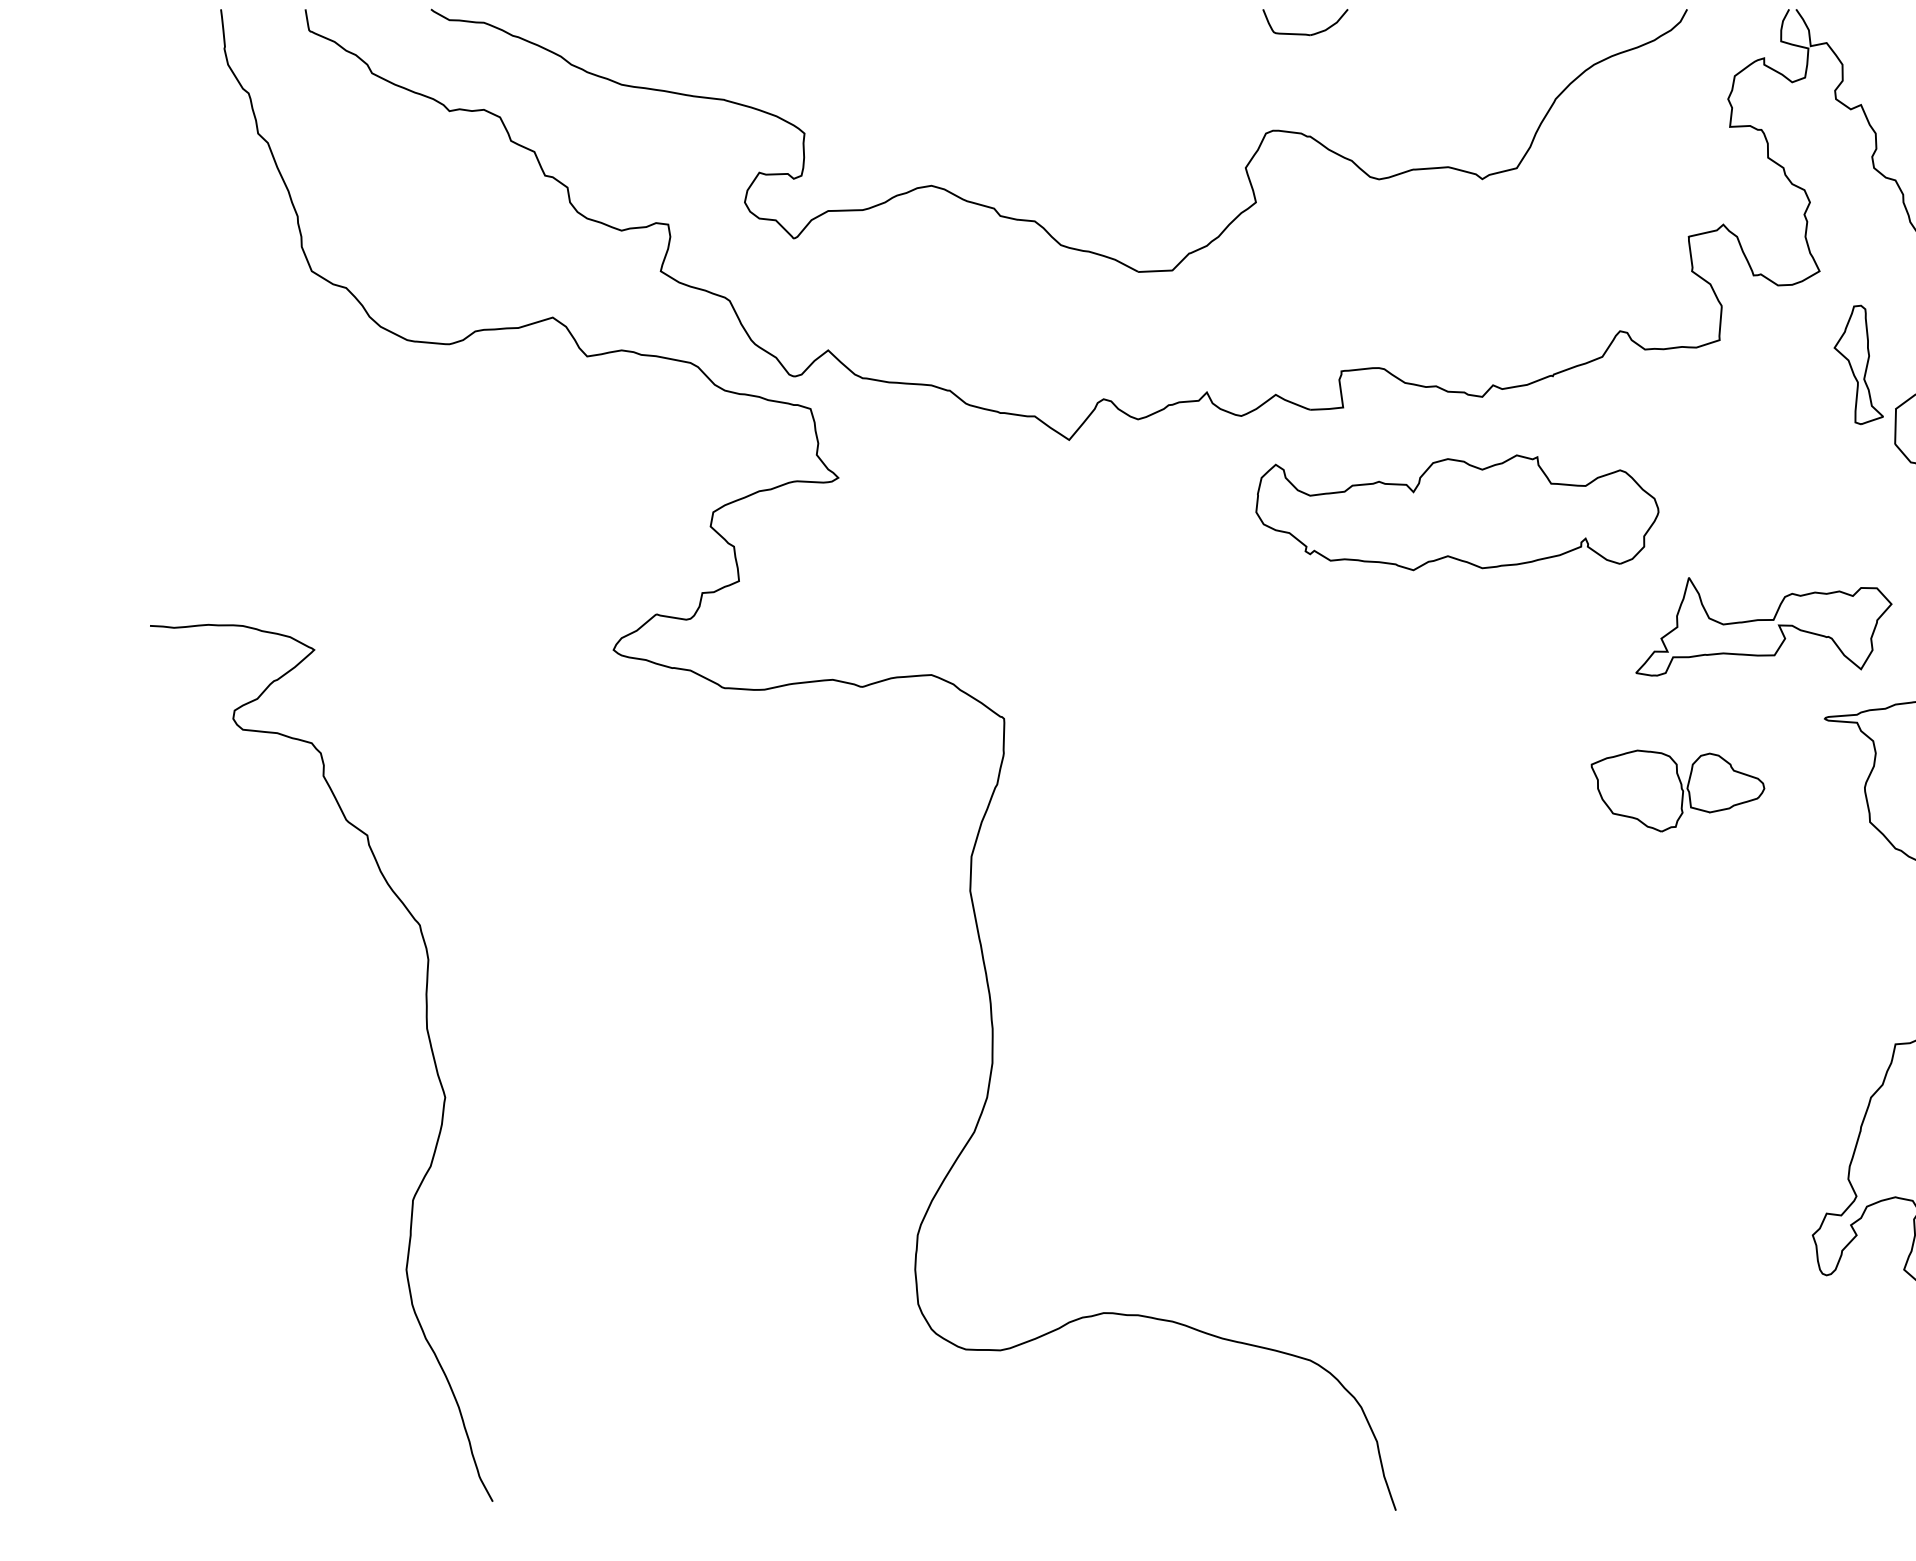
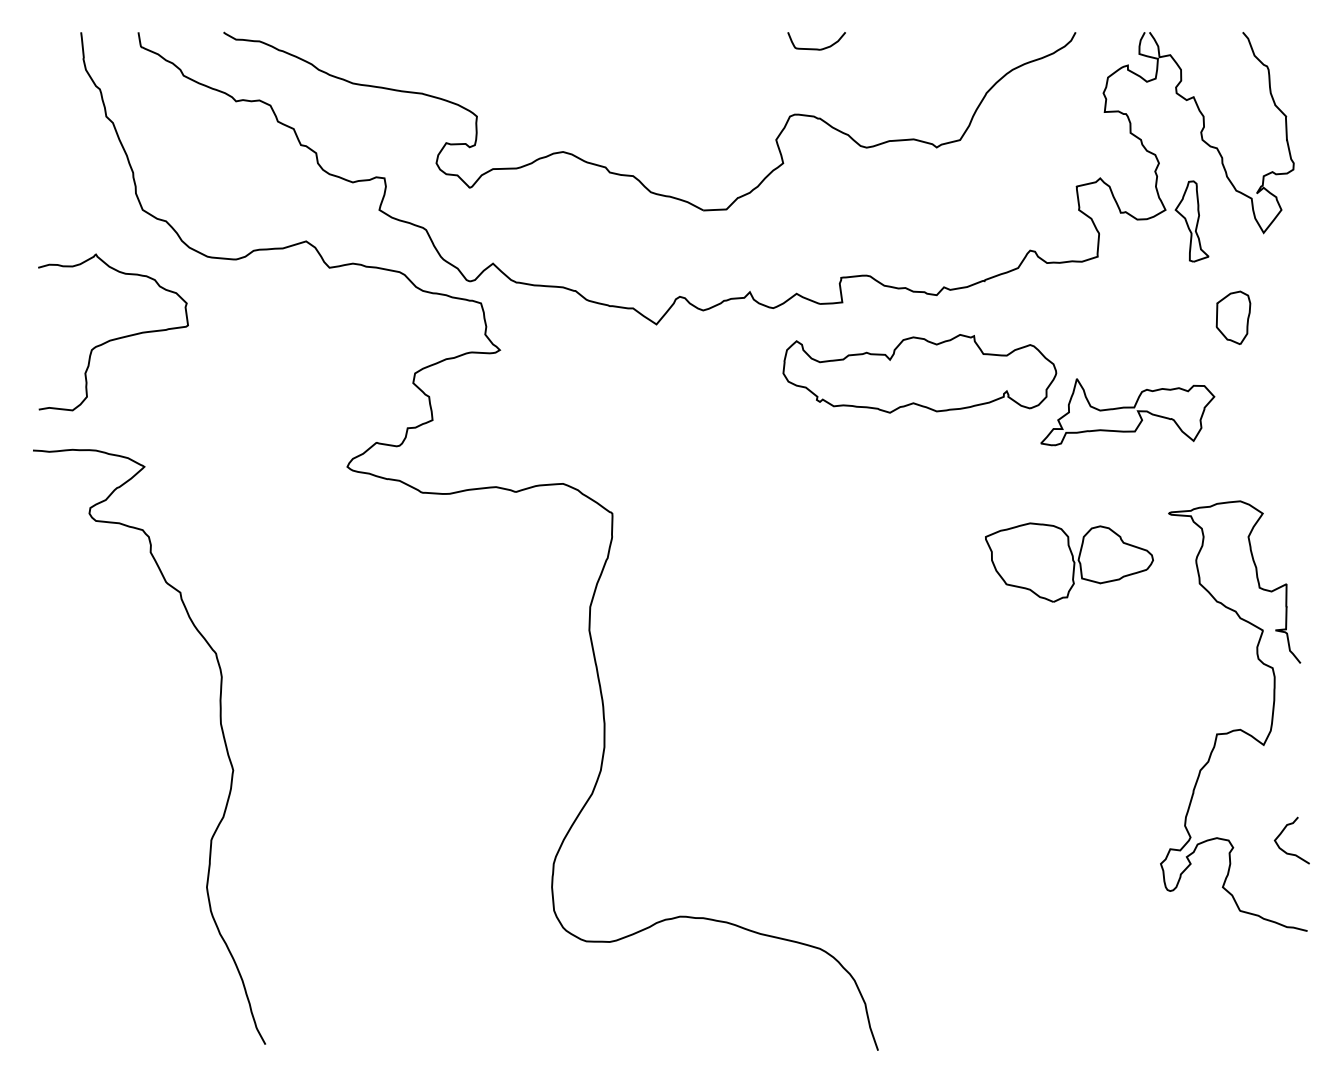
part: (1857, 364) -> (1191, 221), moved
curve: (268, 460) -> (113, 338), added
part: (1763, 627) -> (1127, 412), moved
part: (1678, 790) -> (1069, 562), size x1.43

